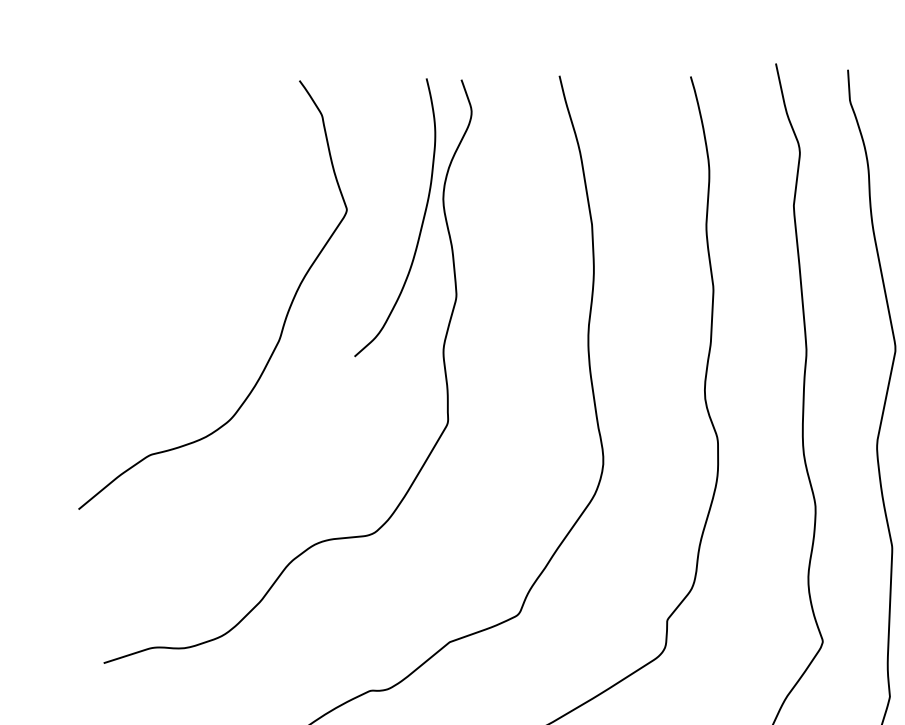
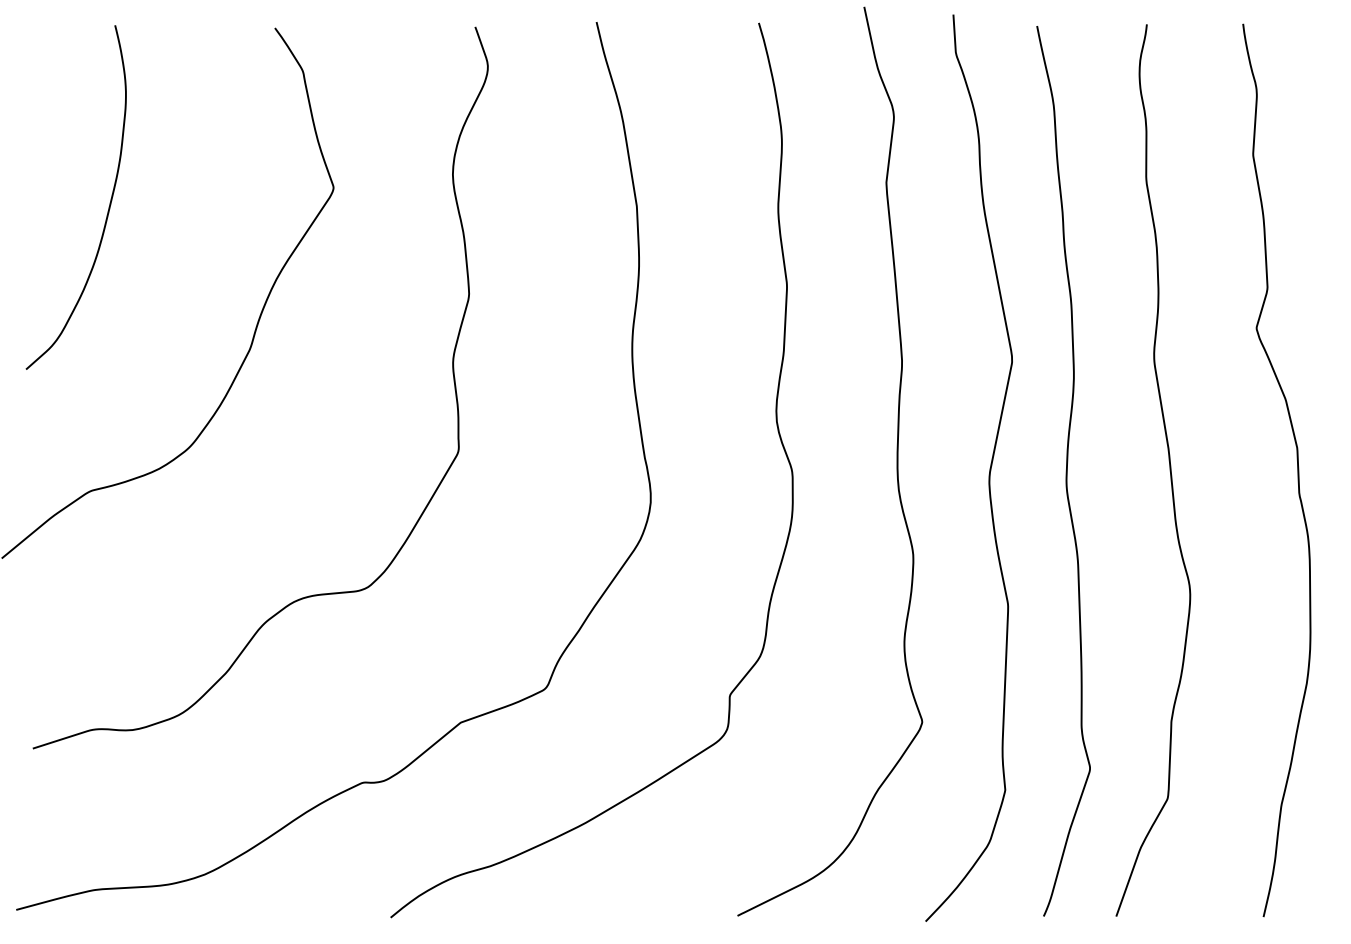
curve: (421, 221) -> (109, 202), moved

